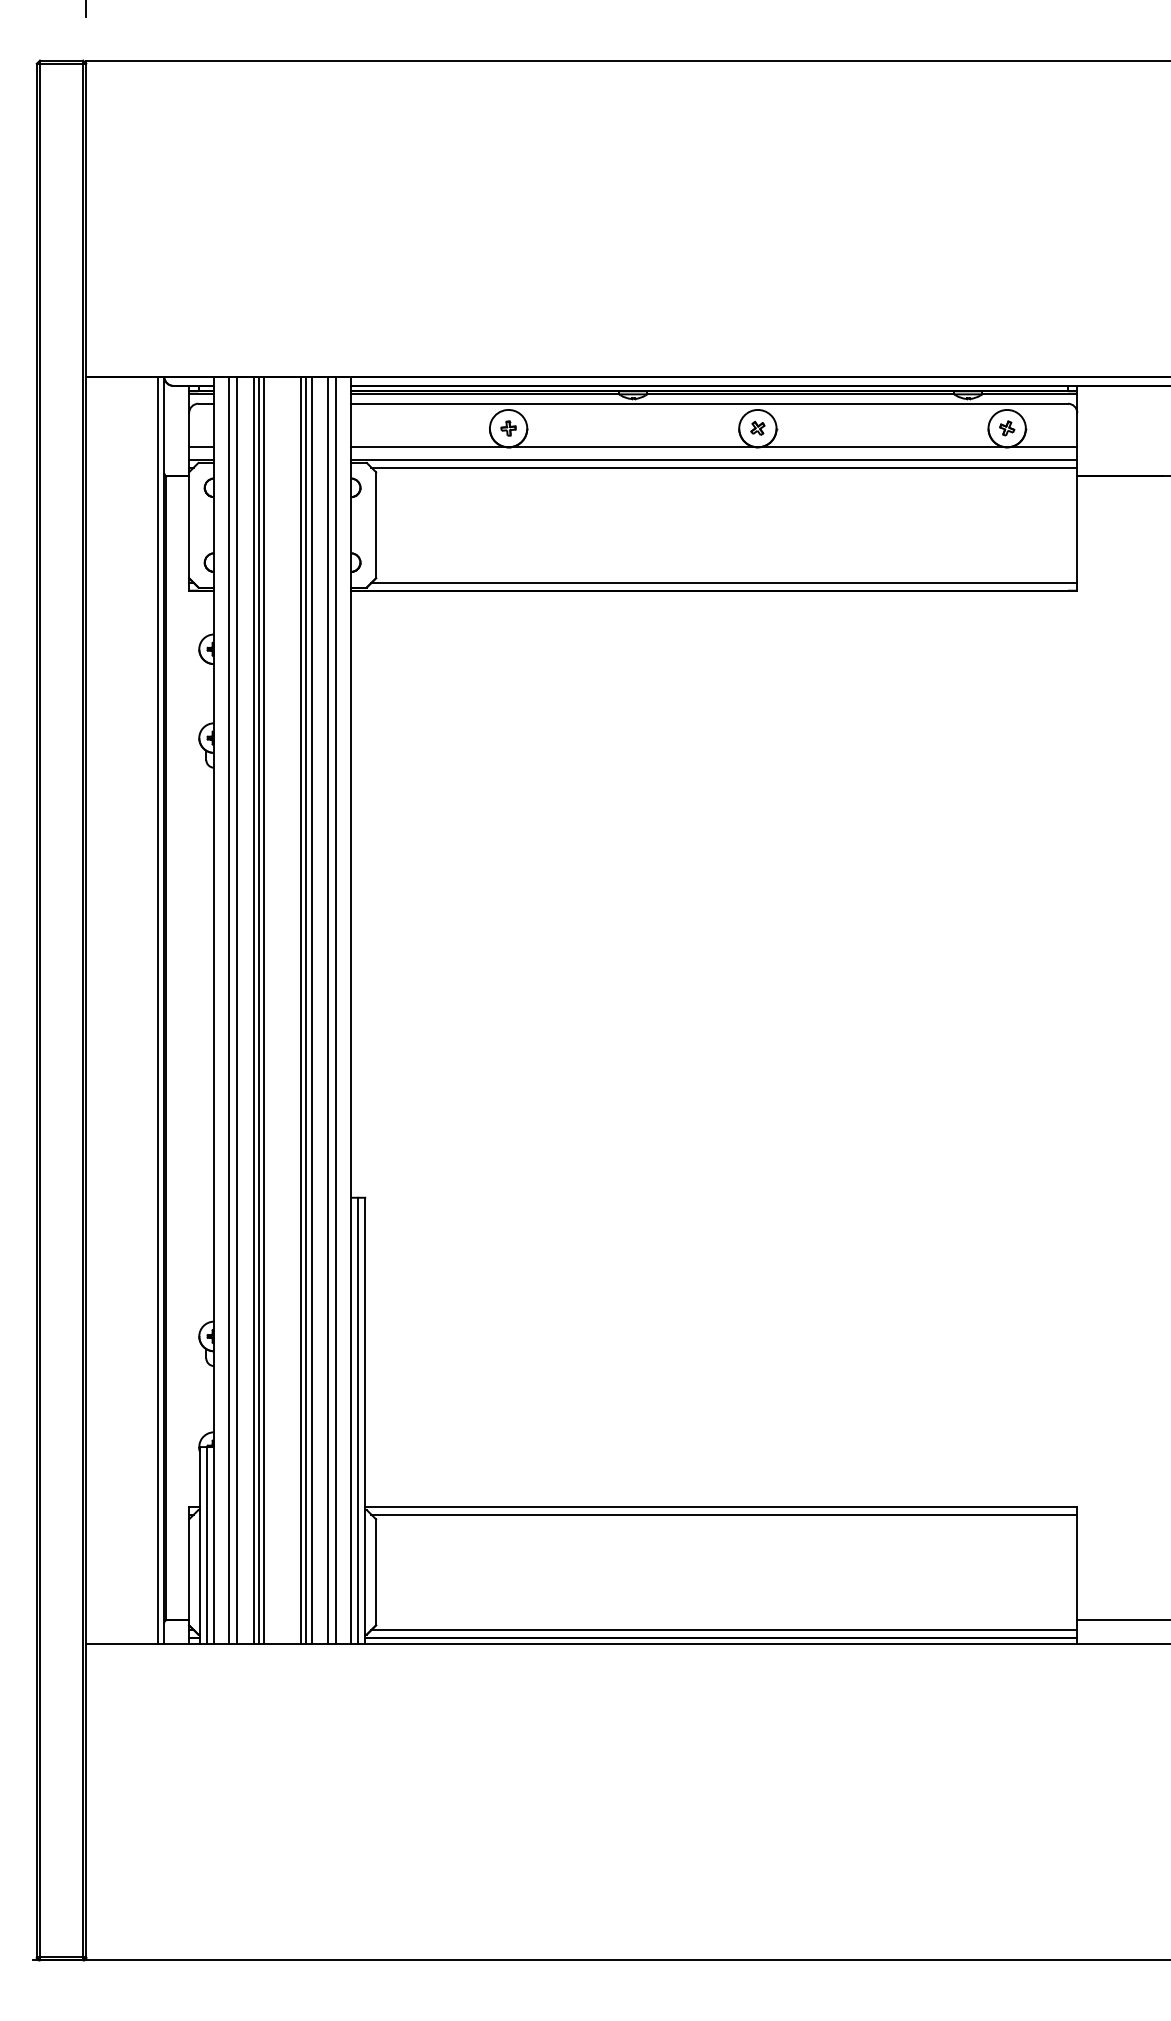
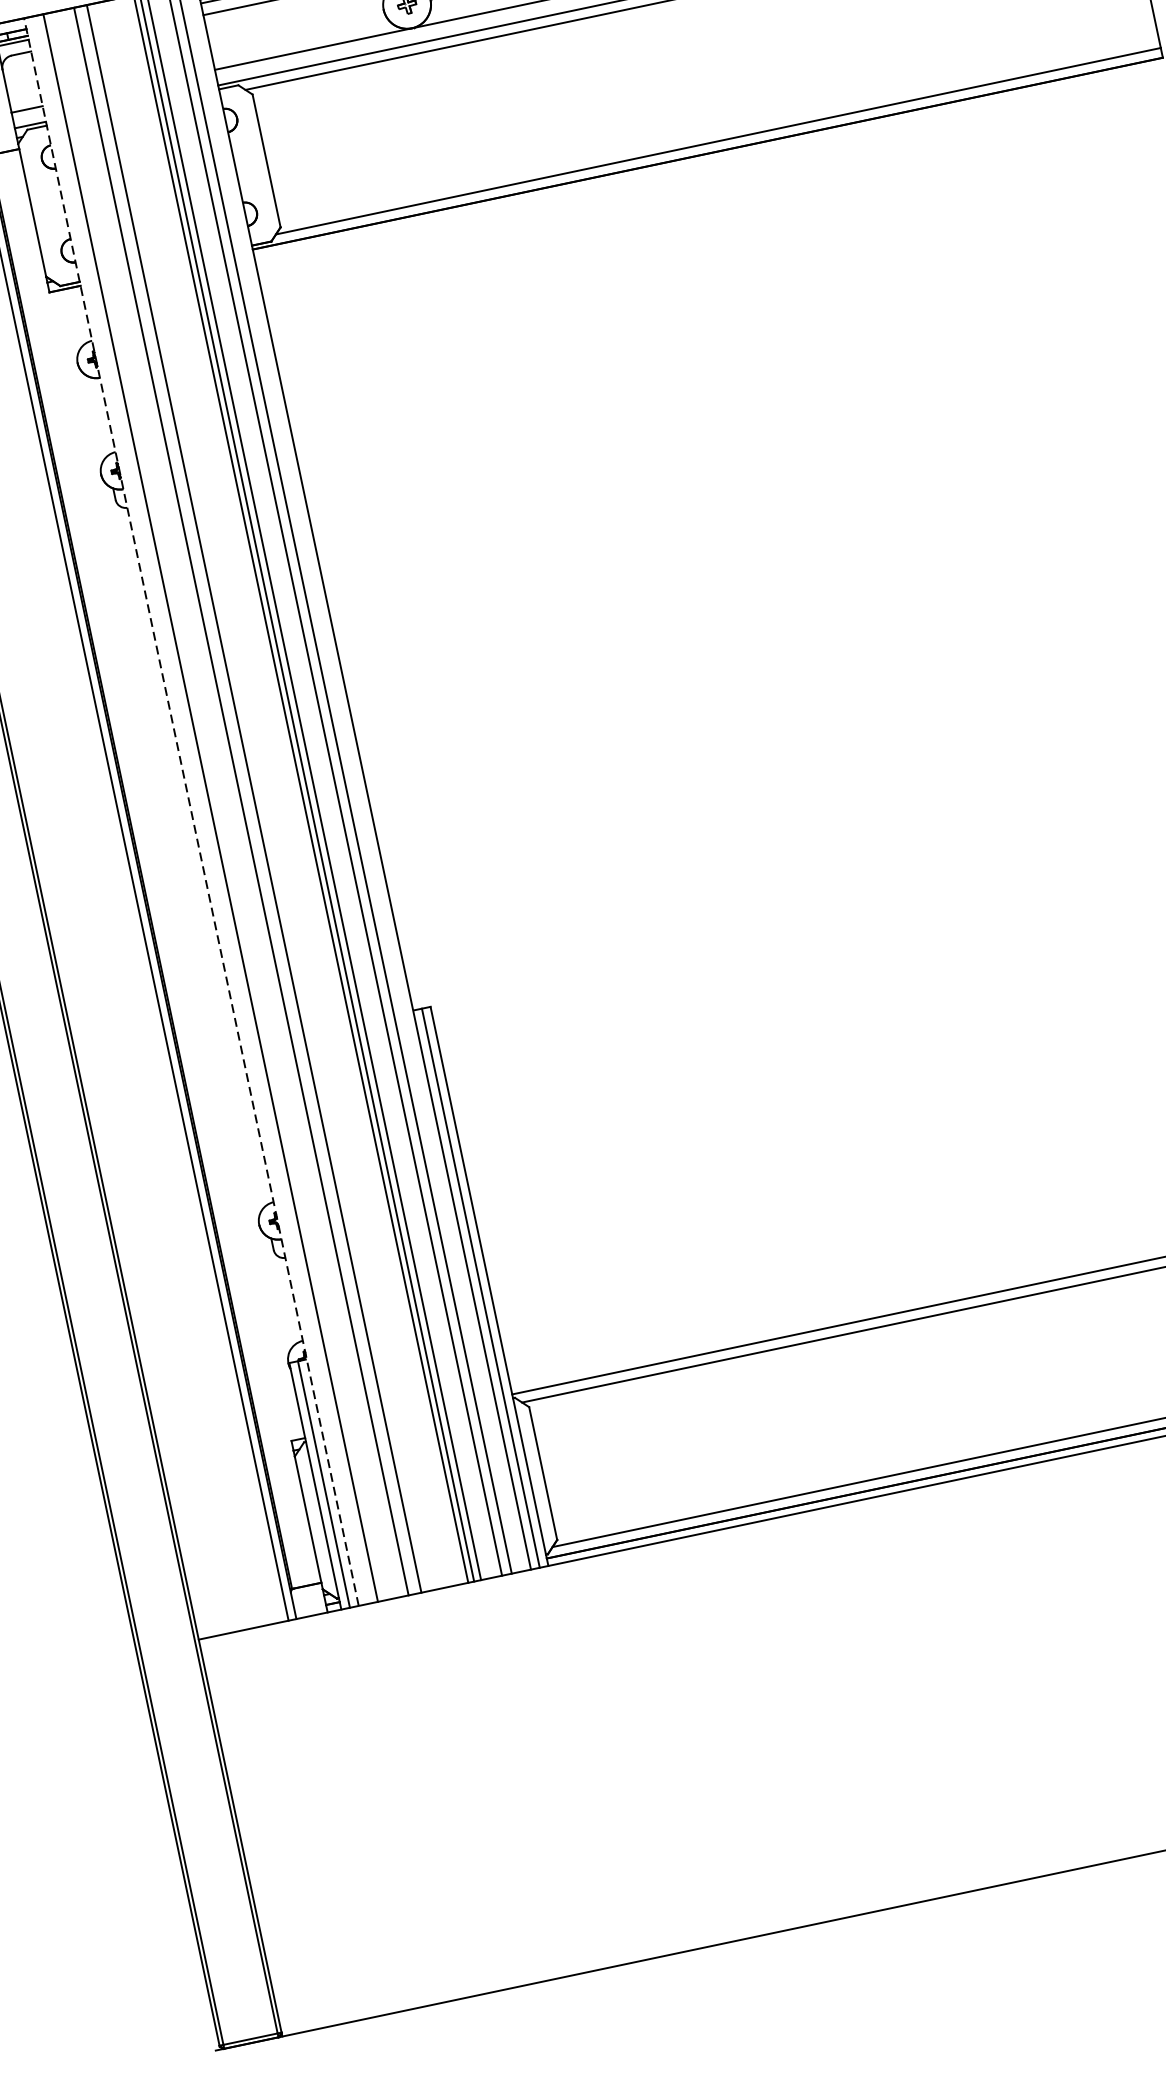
line: (213, 1010) -> (190, 812), solid -> dashed
line: (237, 1010) -> (220, 805), removed
line: (259, 1010) -> (248, 800), removed

